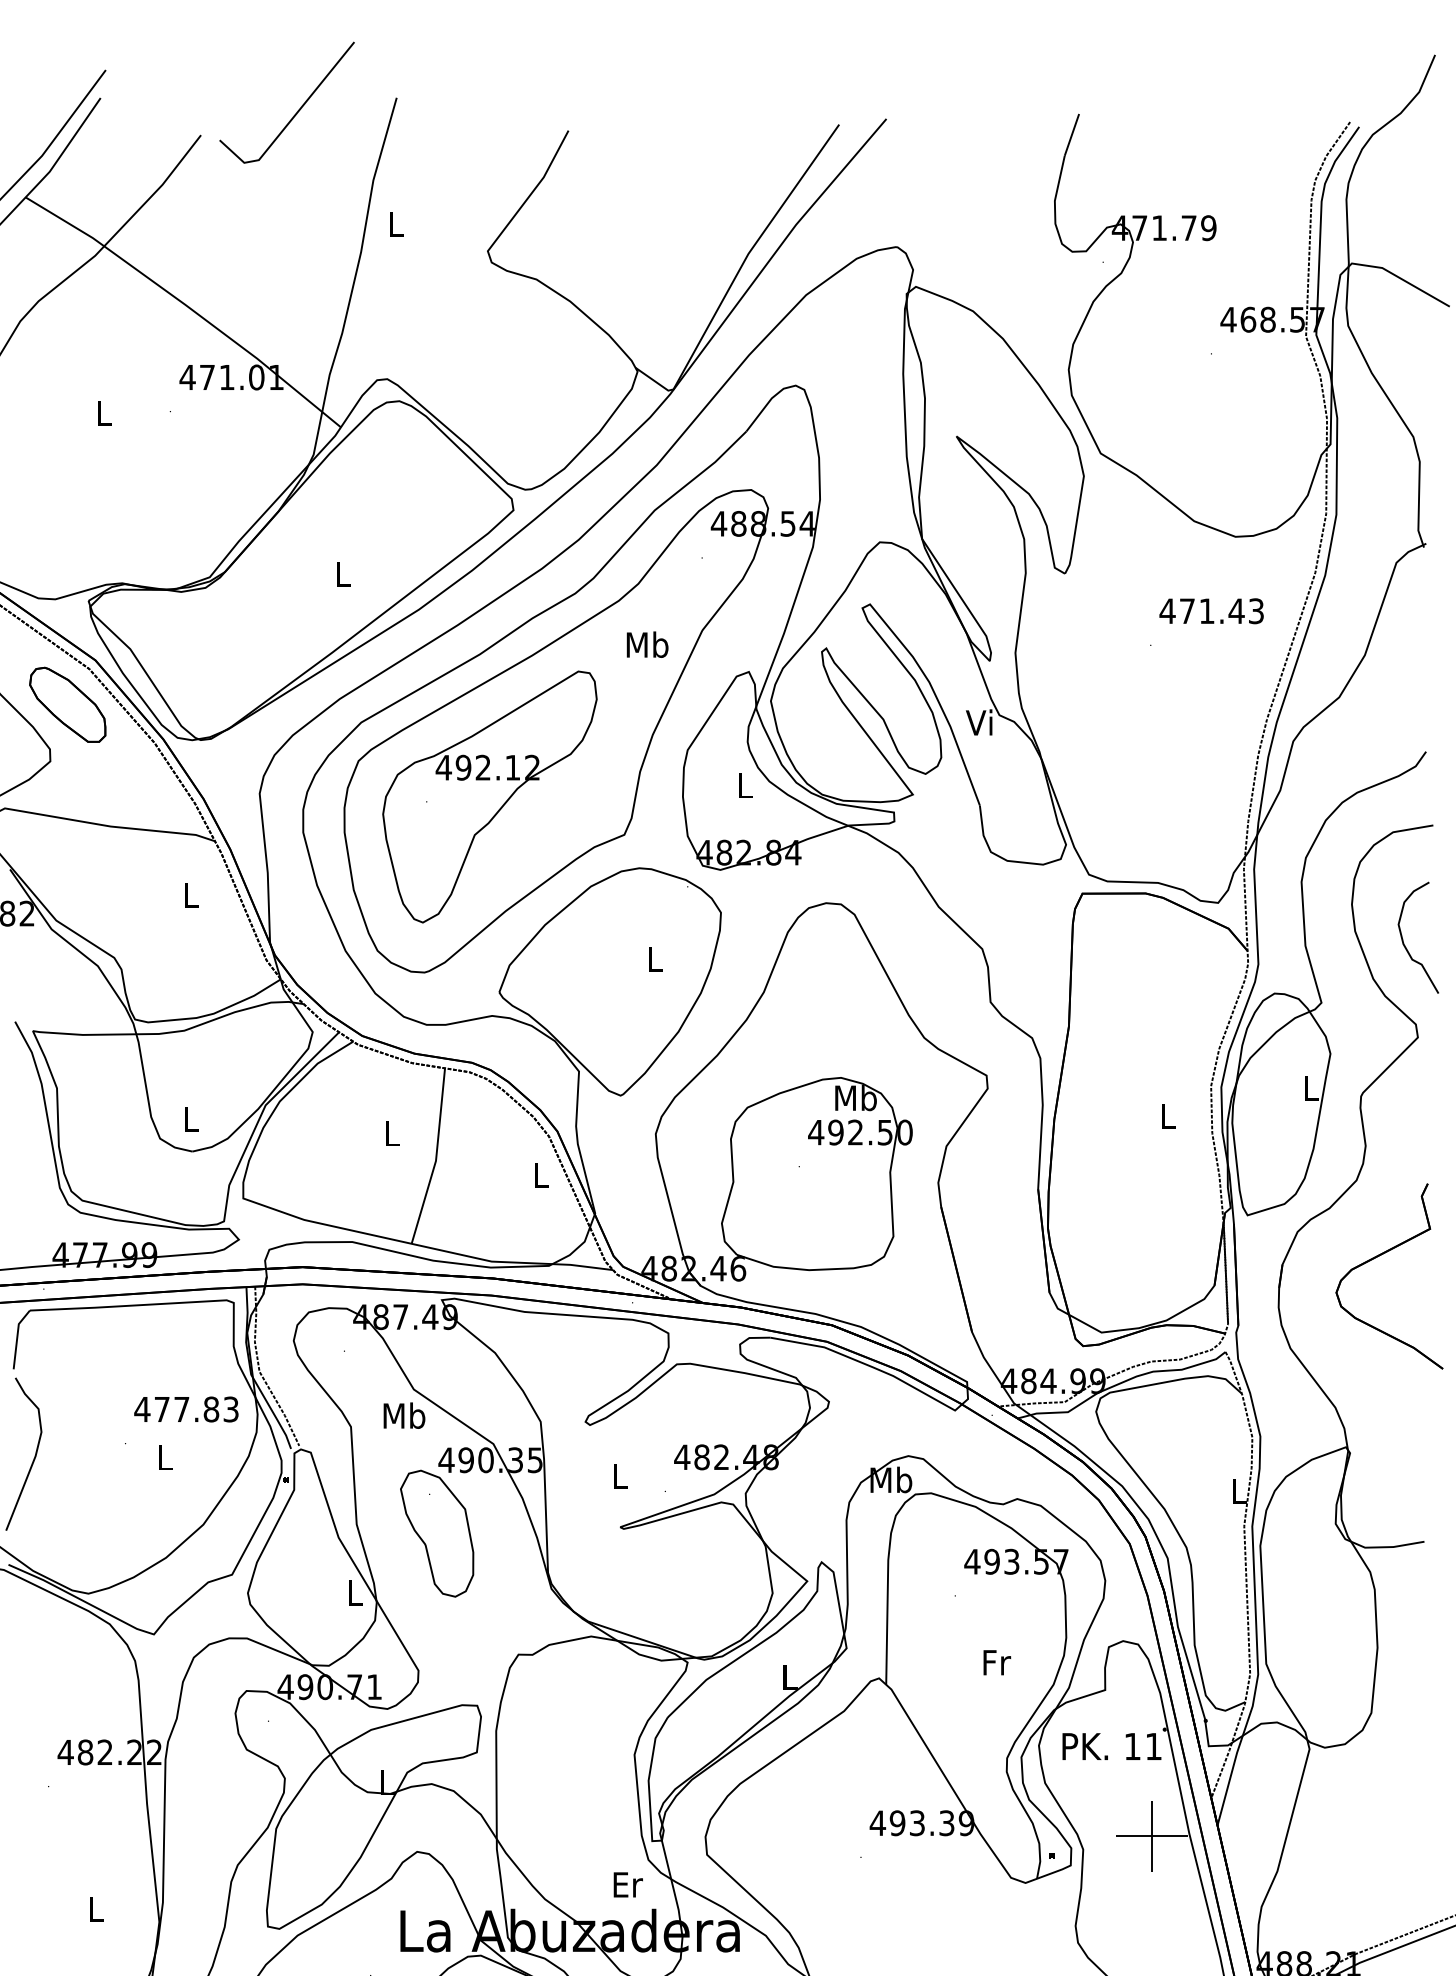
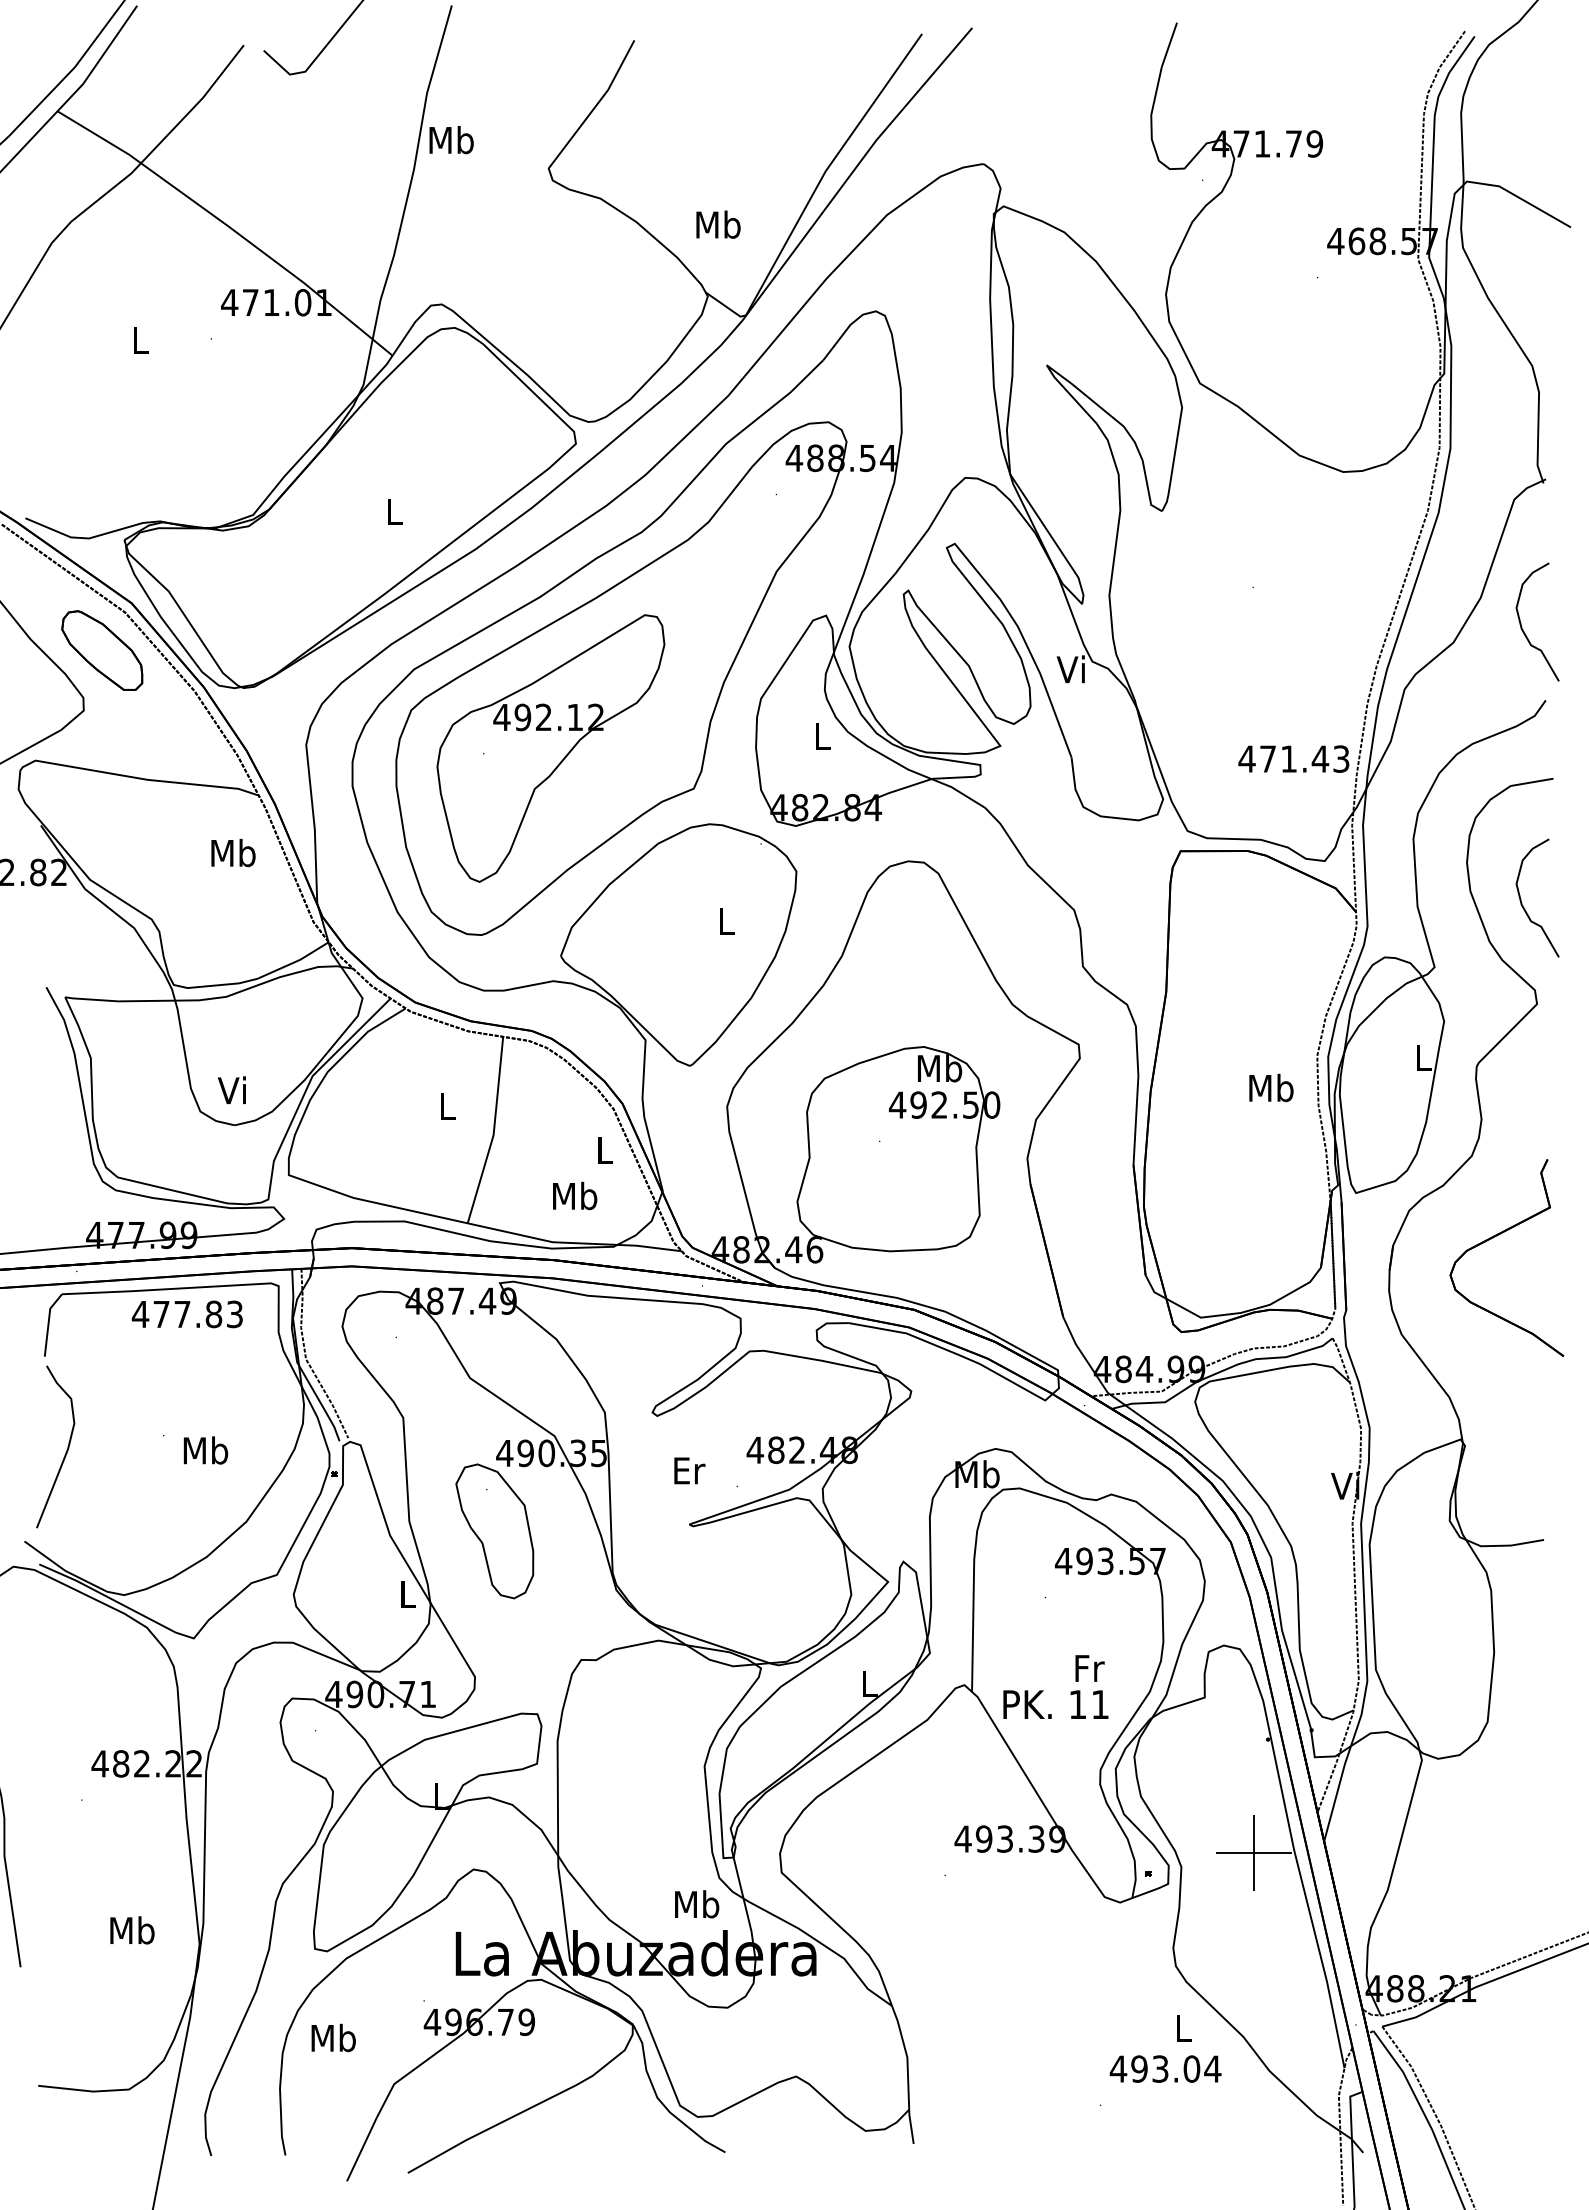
text: (396, 224) -> (451, 140), L -> Mb
text: (1211, 610) -> (1293, 758), moved
text: (647, 644) -> (718, 224), moved
curve: (1403, 678) -> (1521, 622), added
text: (191, 894) -> (233, 852), L -> Mb
text: (1168, 1115) -> (1271, 1087), L -> Mb
text: (189, 1118) -> (231, 1090), L -> Vi
text: (185, 1409) -> (186, 1314), moved
text: (404, 1416) -> (575, 1196), moved
text: (164, 1457) -> (205, 1450), L -> Mb
text: (620, 1476) -> (689, 1470), L -> Er
text: (1237, 1490) -> (1345, 1485), L -> Vi
text: (1111, 1746) -> (1055, 1704), moved
text: (627, 1884) -> (697, 1904), Er -> Mb
text: (96, 1909) -> (132, 1930), L -> Mb

